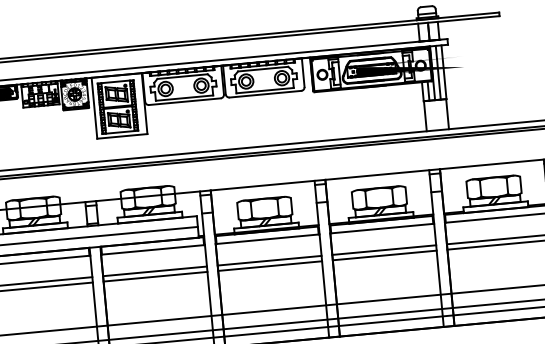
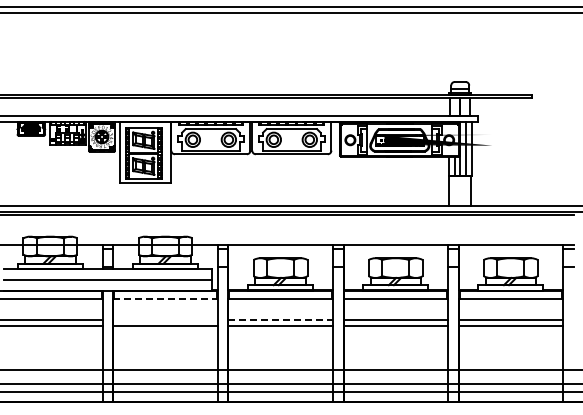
line: (153, 249) -> (166, 298), solid -> dashed
line: (270, 260) -> (281, 320), solid -> dashed
line: (155, 271) -> (165, 320), removed

